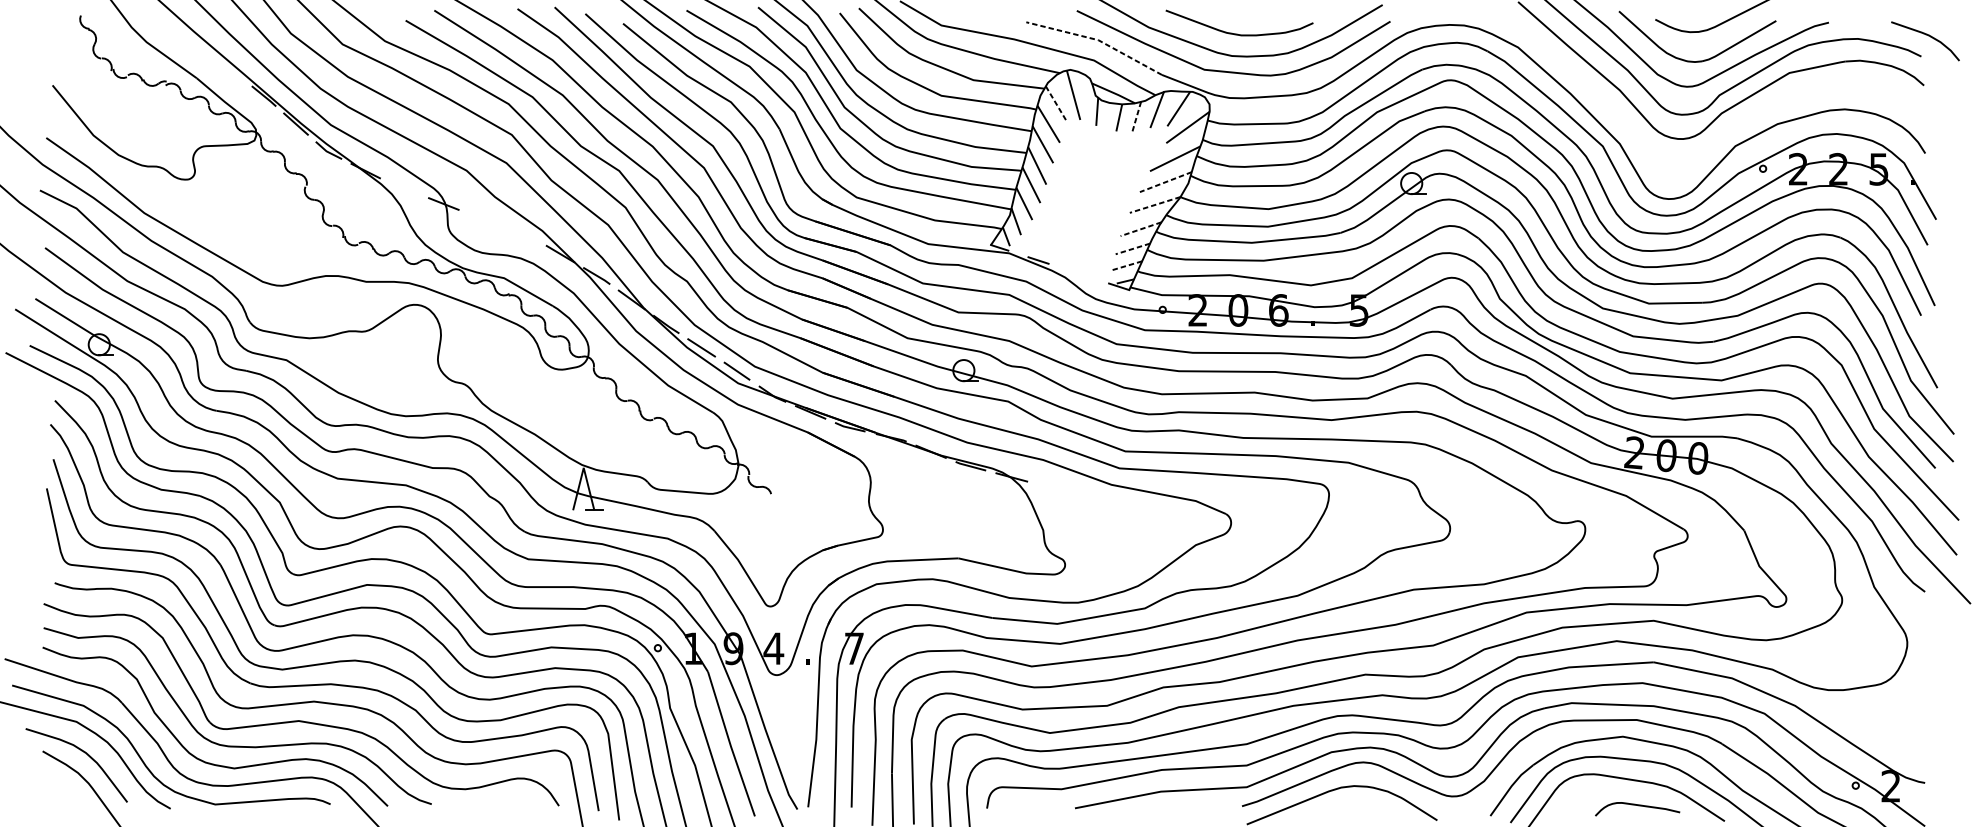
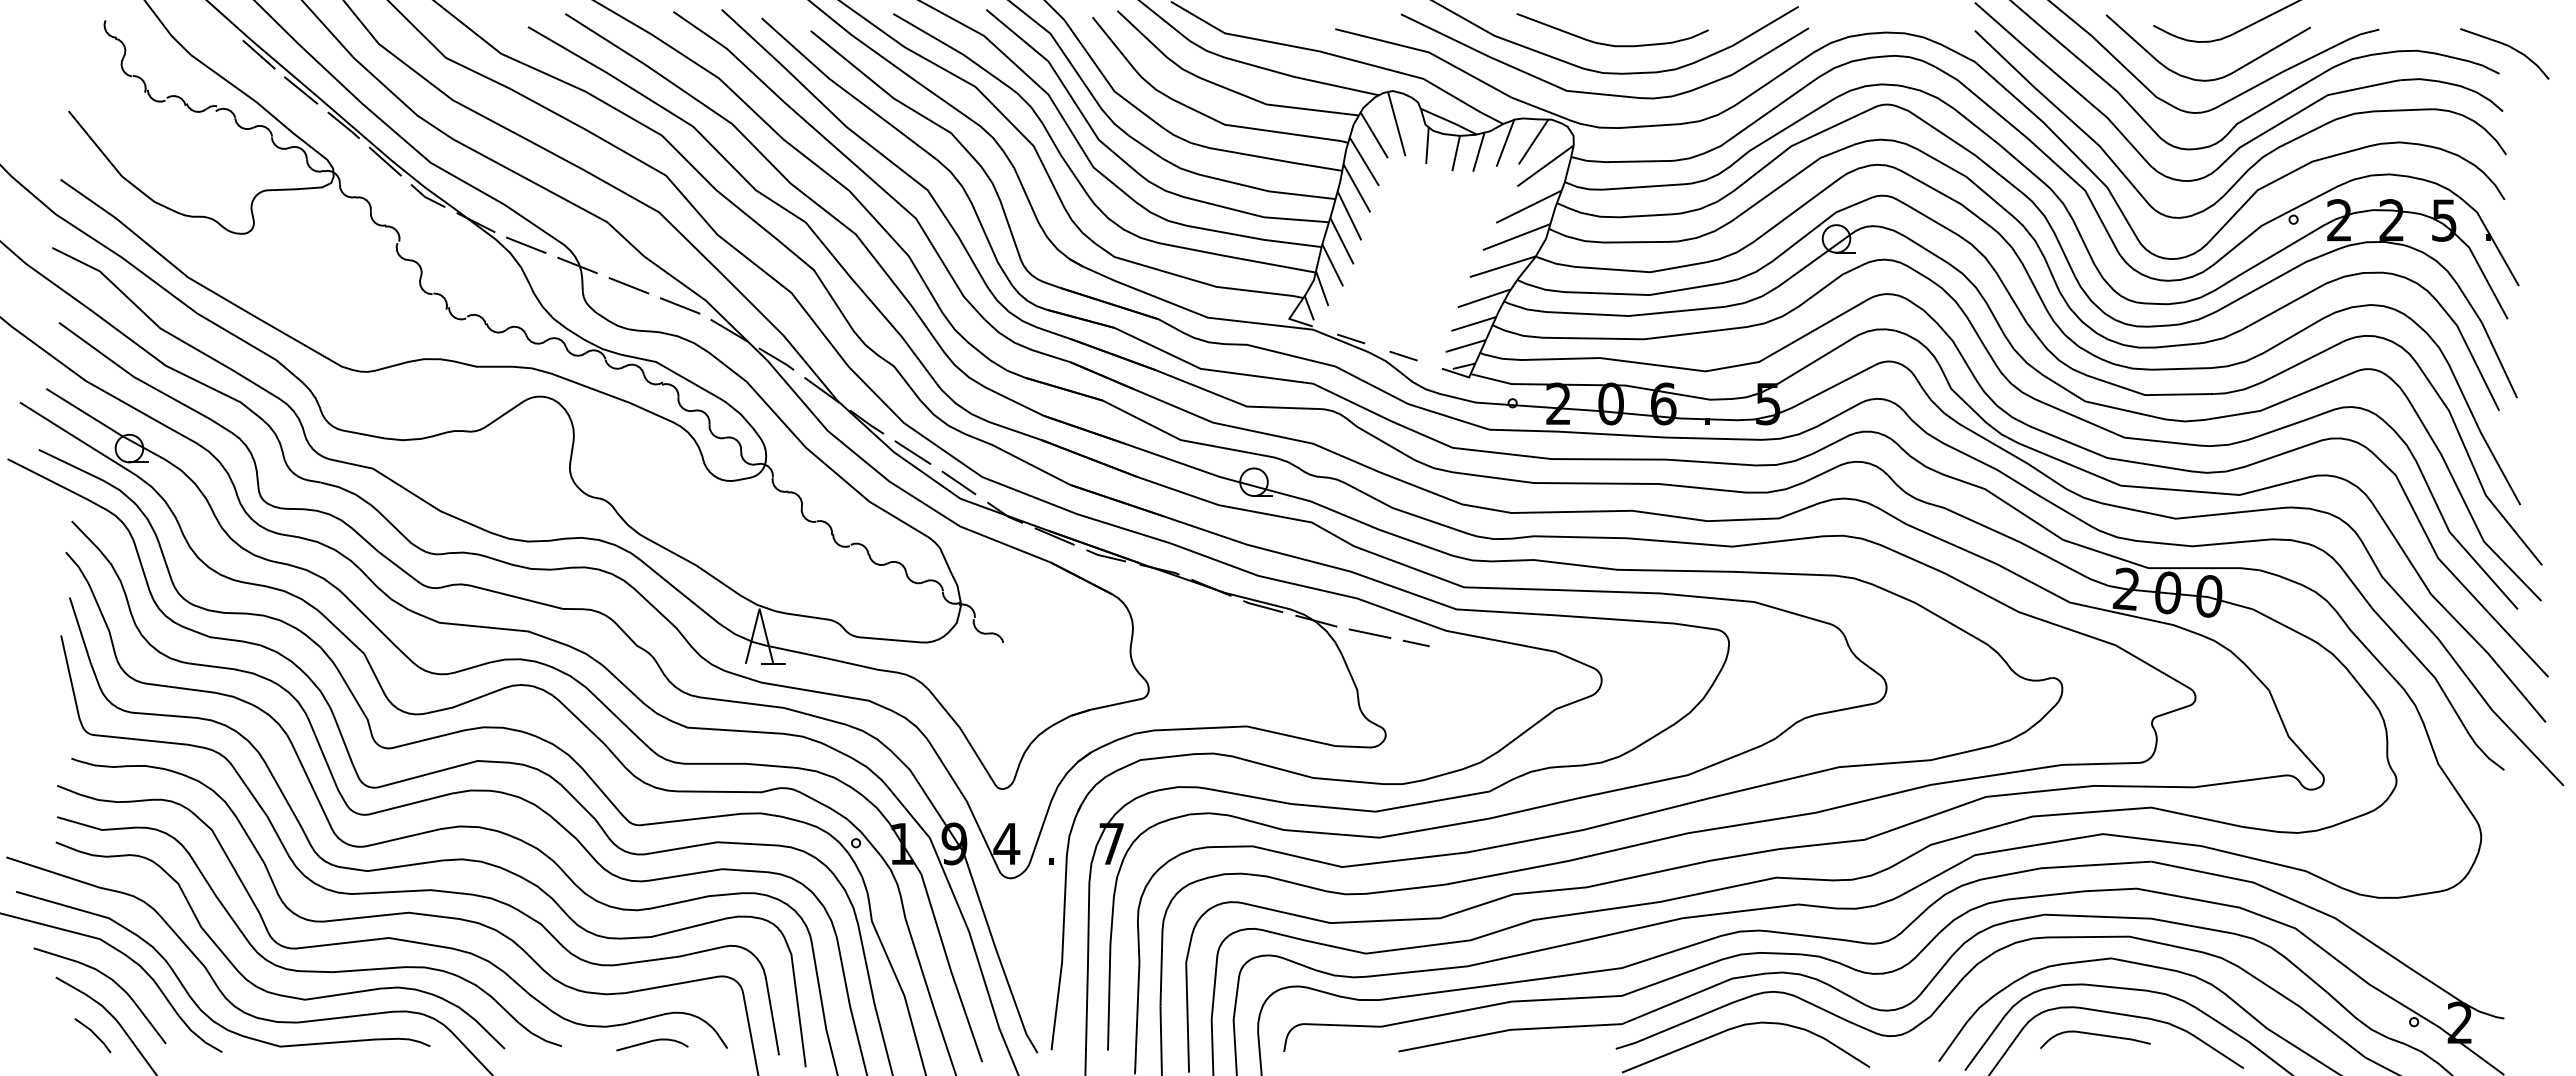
line: (1098, 40) -> (1428, 52), dashed -> solid
line: (198, 41) -> (258, 54), added
line: (231, 69) -> (301, 90), added
line: (1056, 104) -> (1374, 135), dashed -> solid
line: (1136, 117) -> (1478, 152), dashed -> solid
curve: (1739, 119) -> (2263, 155), added
line: (1165, 182) -> (1516, 237), dashed -> solid
line: (404, 187) -> (526, 244), added
line: (1154, 204) -> (1502, 266), dashed -> solid
line: (482, 219) -> (628, 285), added
line: (1140, 229) -> (1483, 298), dashed -> solid
line: (522, 234) -> (679, 305), added
line: (1132, 249) -> (1473, 324), dashed -> solid
line: (1126, 266) -> (1465, 346), dashed -> solid
line: (1078, 273) -> (1403, 355), added
line: (1052, 486) -> (1369, 633), added
line: (1088, 494) -> (1415, 643), added
line: (71, 795) -> (93, 1034), added
curve: (500, 801) -> (651, 1042), added
curve: (1637, 805) -> (2095, 1035), moved

